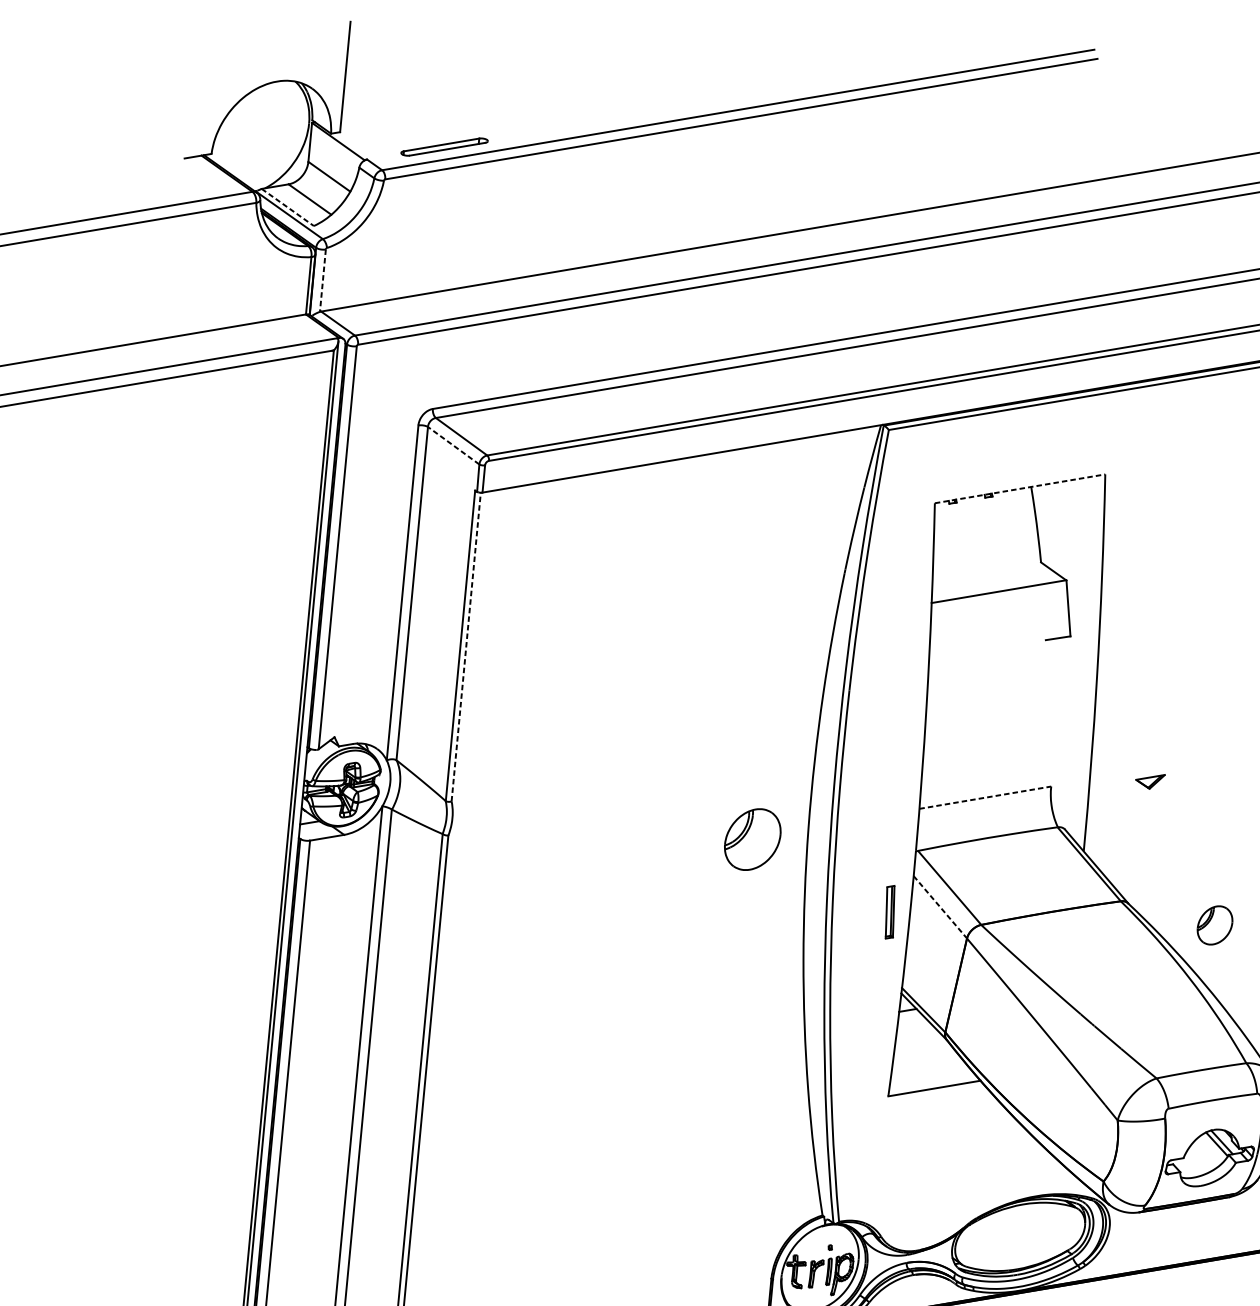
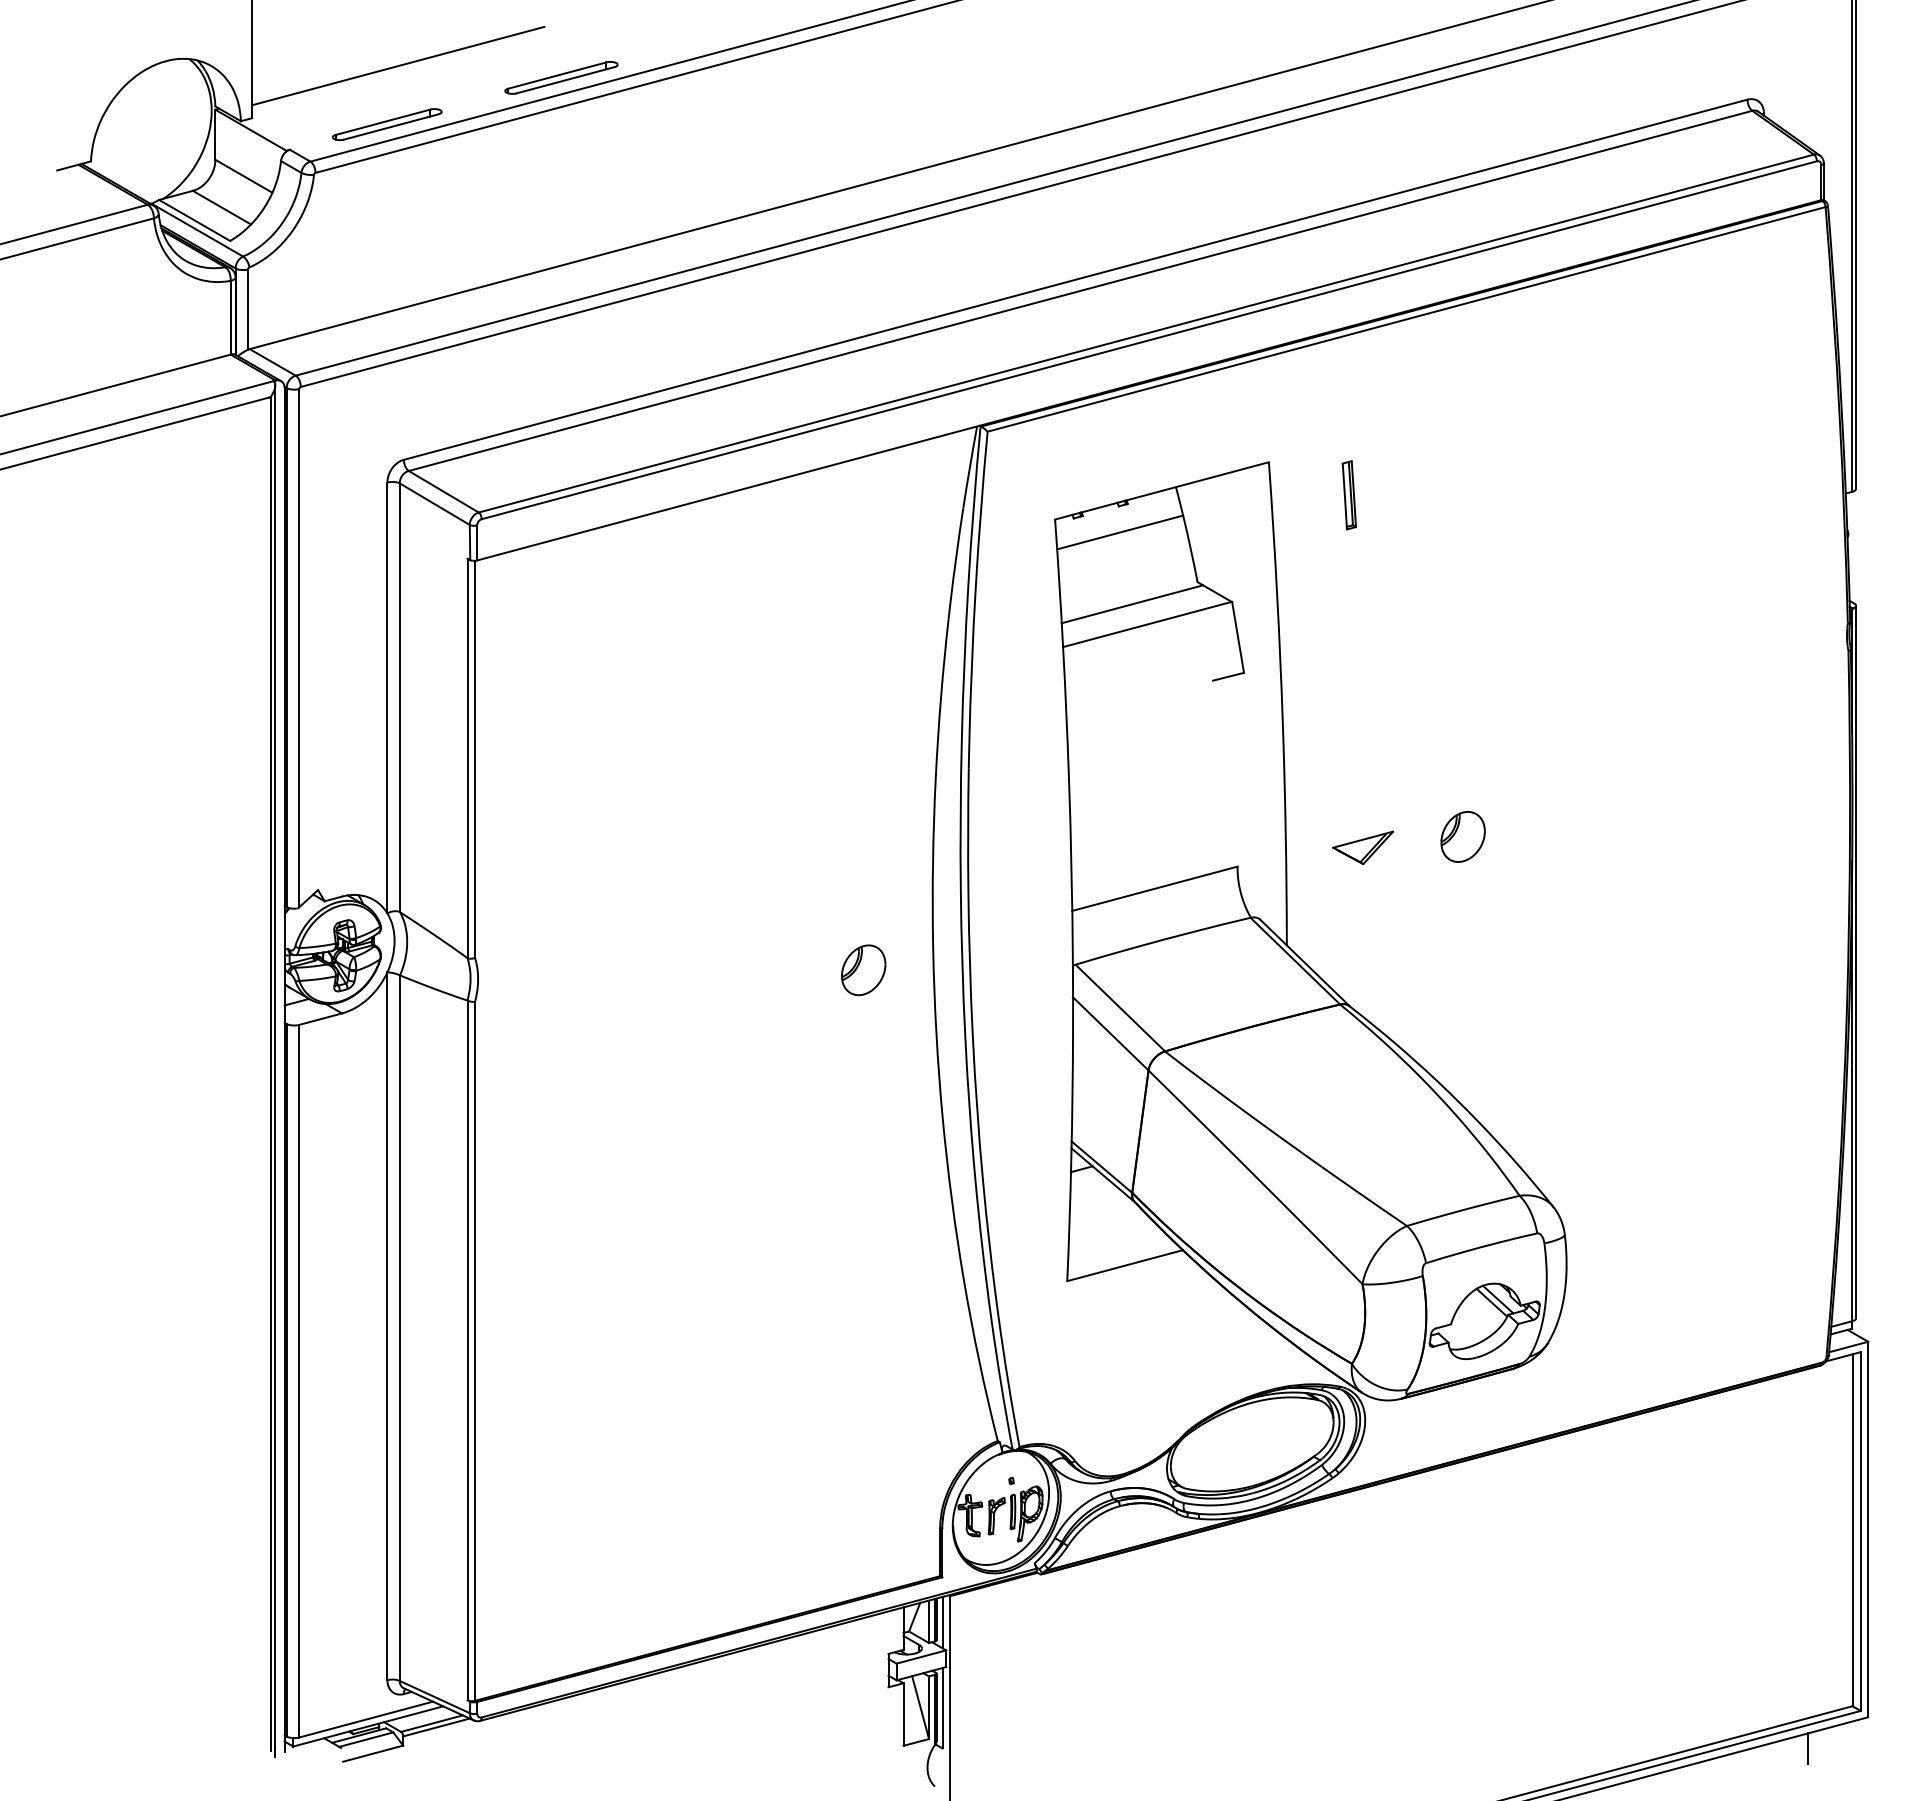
line: (457, 101) -> (398, 65), added
part: (583, 123) -> (561, 77), added
line: (288, 207) -> (195, 220), dashed -> solid
line: (323, 281) -> (248, 310), dashed -> solid
line: (453, 445) -> (434, 504), dashed -> solid
line: (1019, 488) -> (1161, 490), dashed -> solid
line: (984, 518) -> (1120, 532), added
line: (988, 575) -> (1132, 604), added
line: (466, 647) -> (475, 759), dashed -> solid
part: (1149, 780) -> (1362, 847), size x1.67
line: (985, 797) -> (1154, 888), dashed -> solid
part: (752, 839) -> (863, 970), size x0.62
line: (940, 906) -> (1110, 1033), dashed -> solid
part: (889, 912) -> (1348, 495), moved
part: (1214, 925) -> (1462, 836), moved

